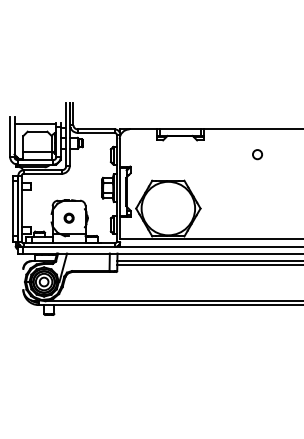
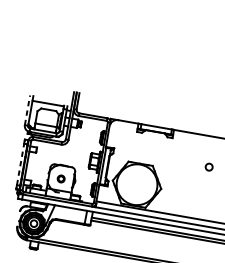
line: (10, 137) -> (27, 110), solid -> dashed
circle: (257, 154) -> (209, 167), moved
line: (13, 208) -> (20, 164), solid -> dashed

